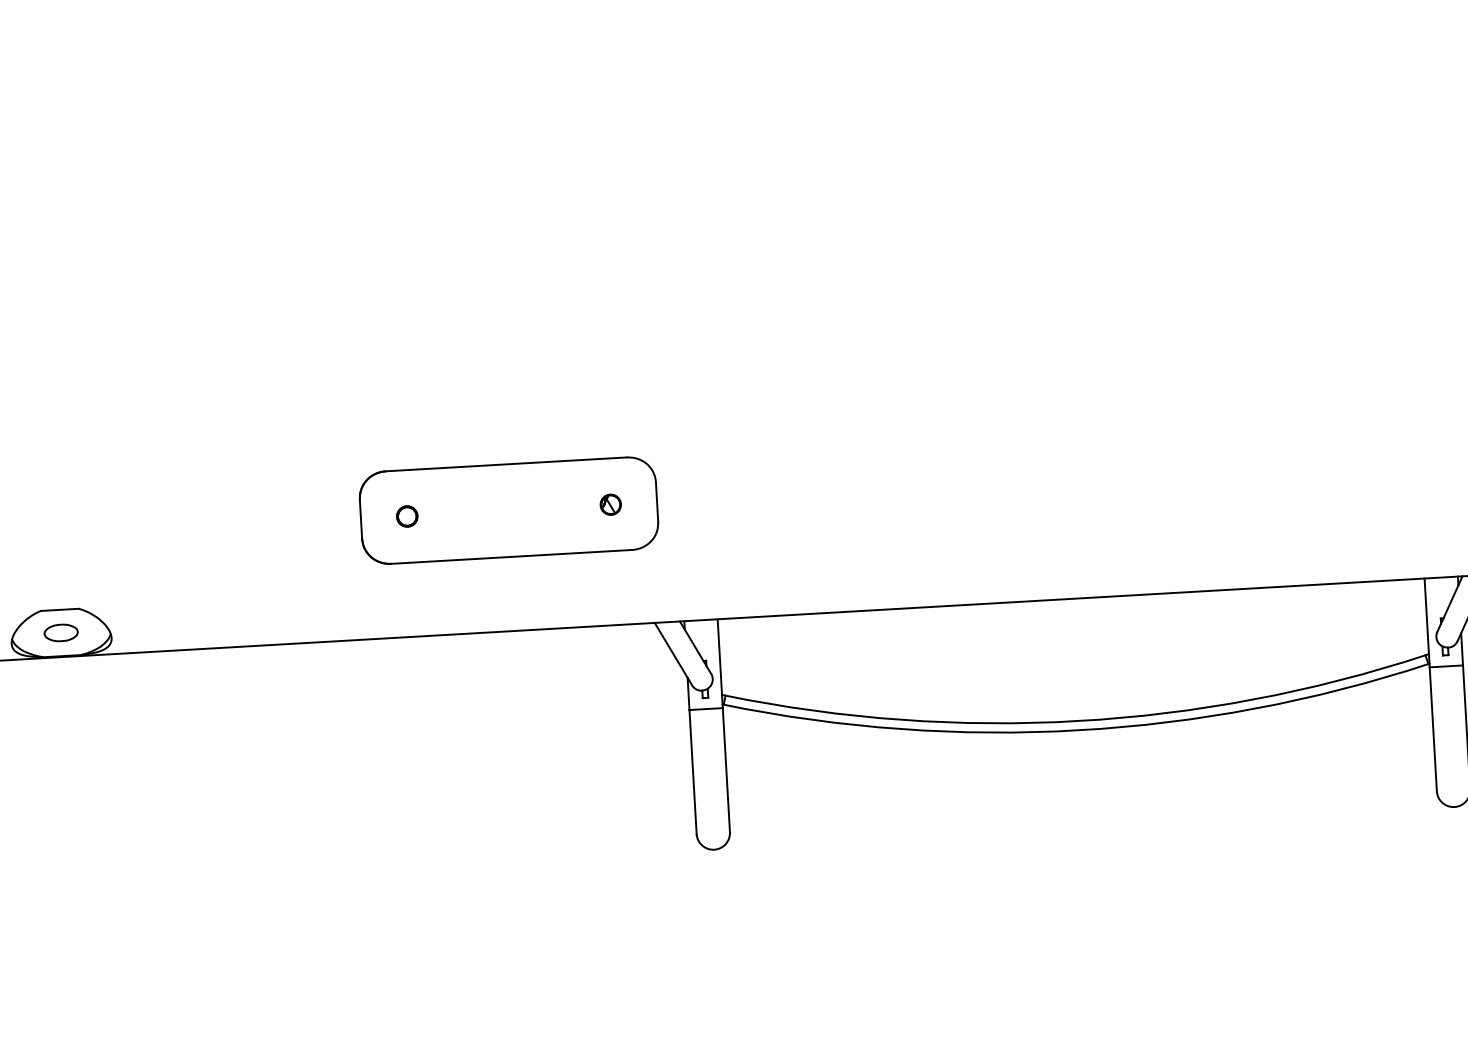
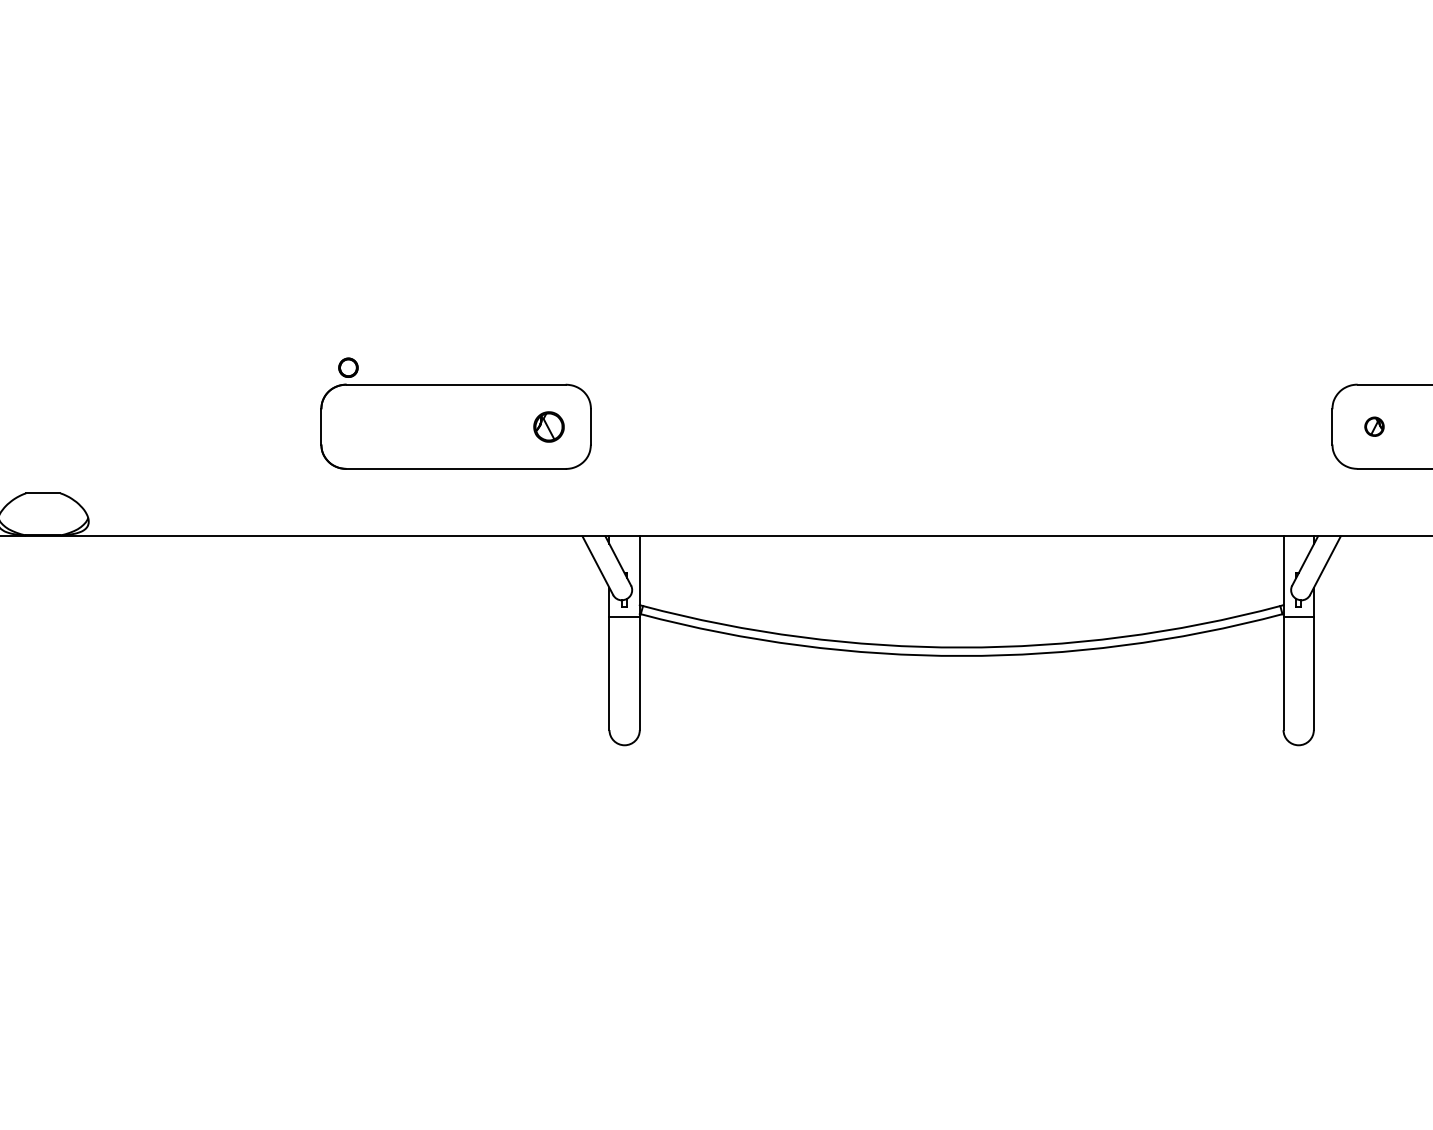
part: (610, 504) -> (548, 426), size x1.6
part: (407, 516) -> (348, 367), moved
part: (61, 633) -> (43, 514), removed

